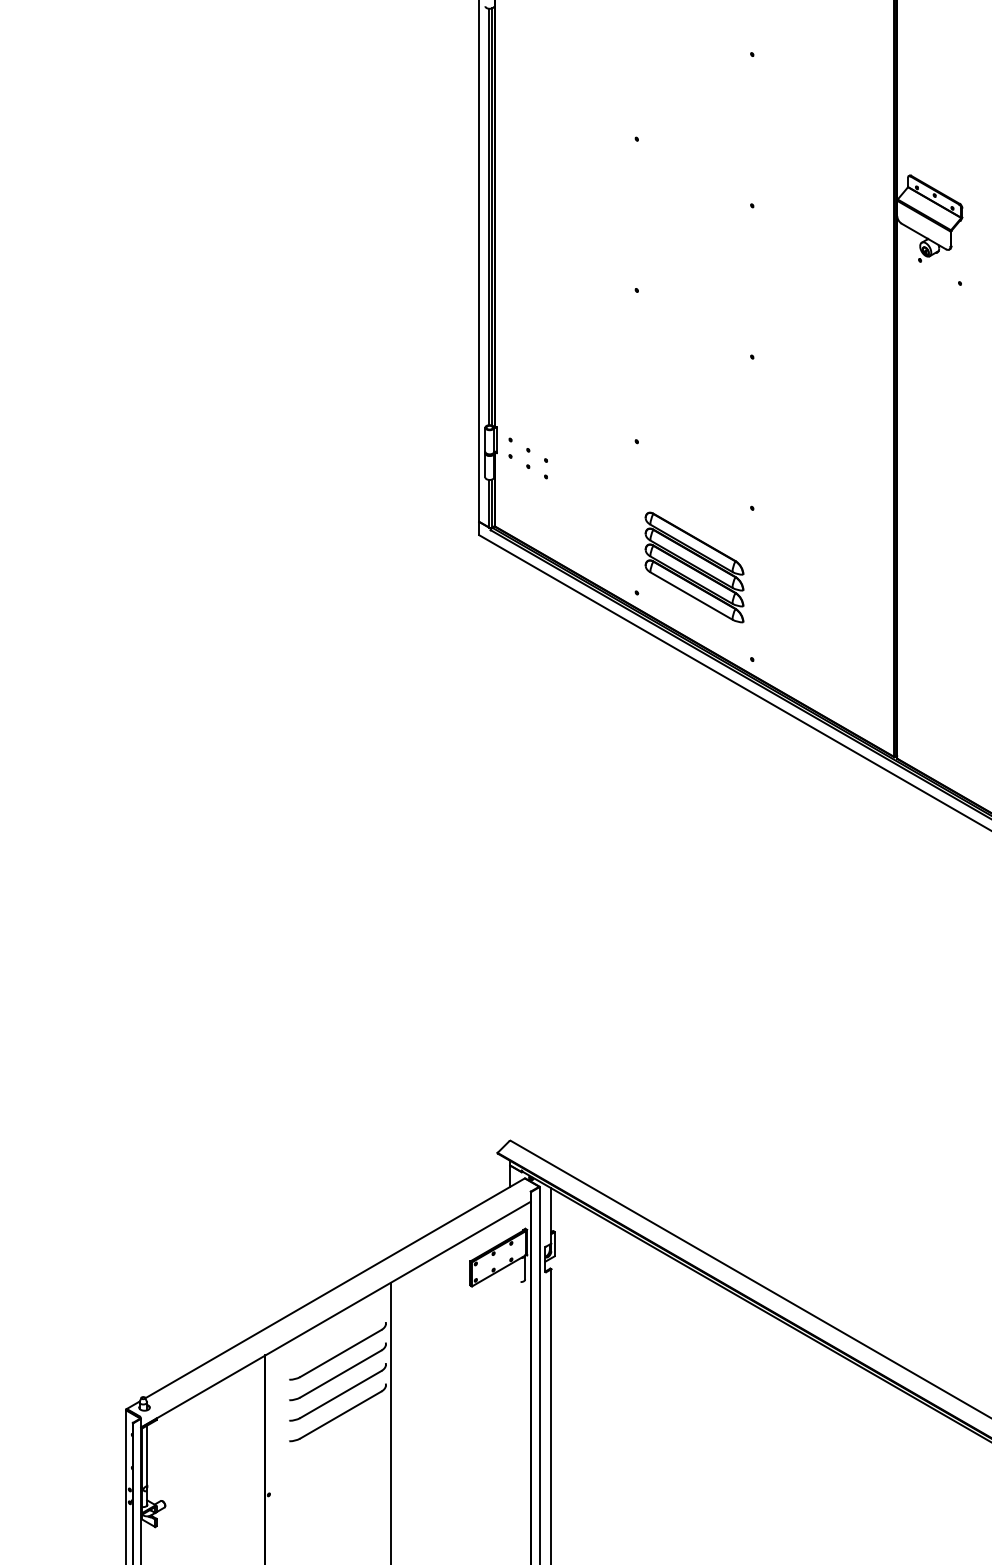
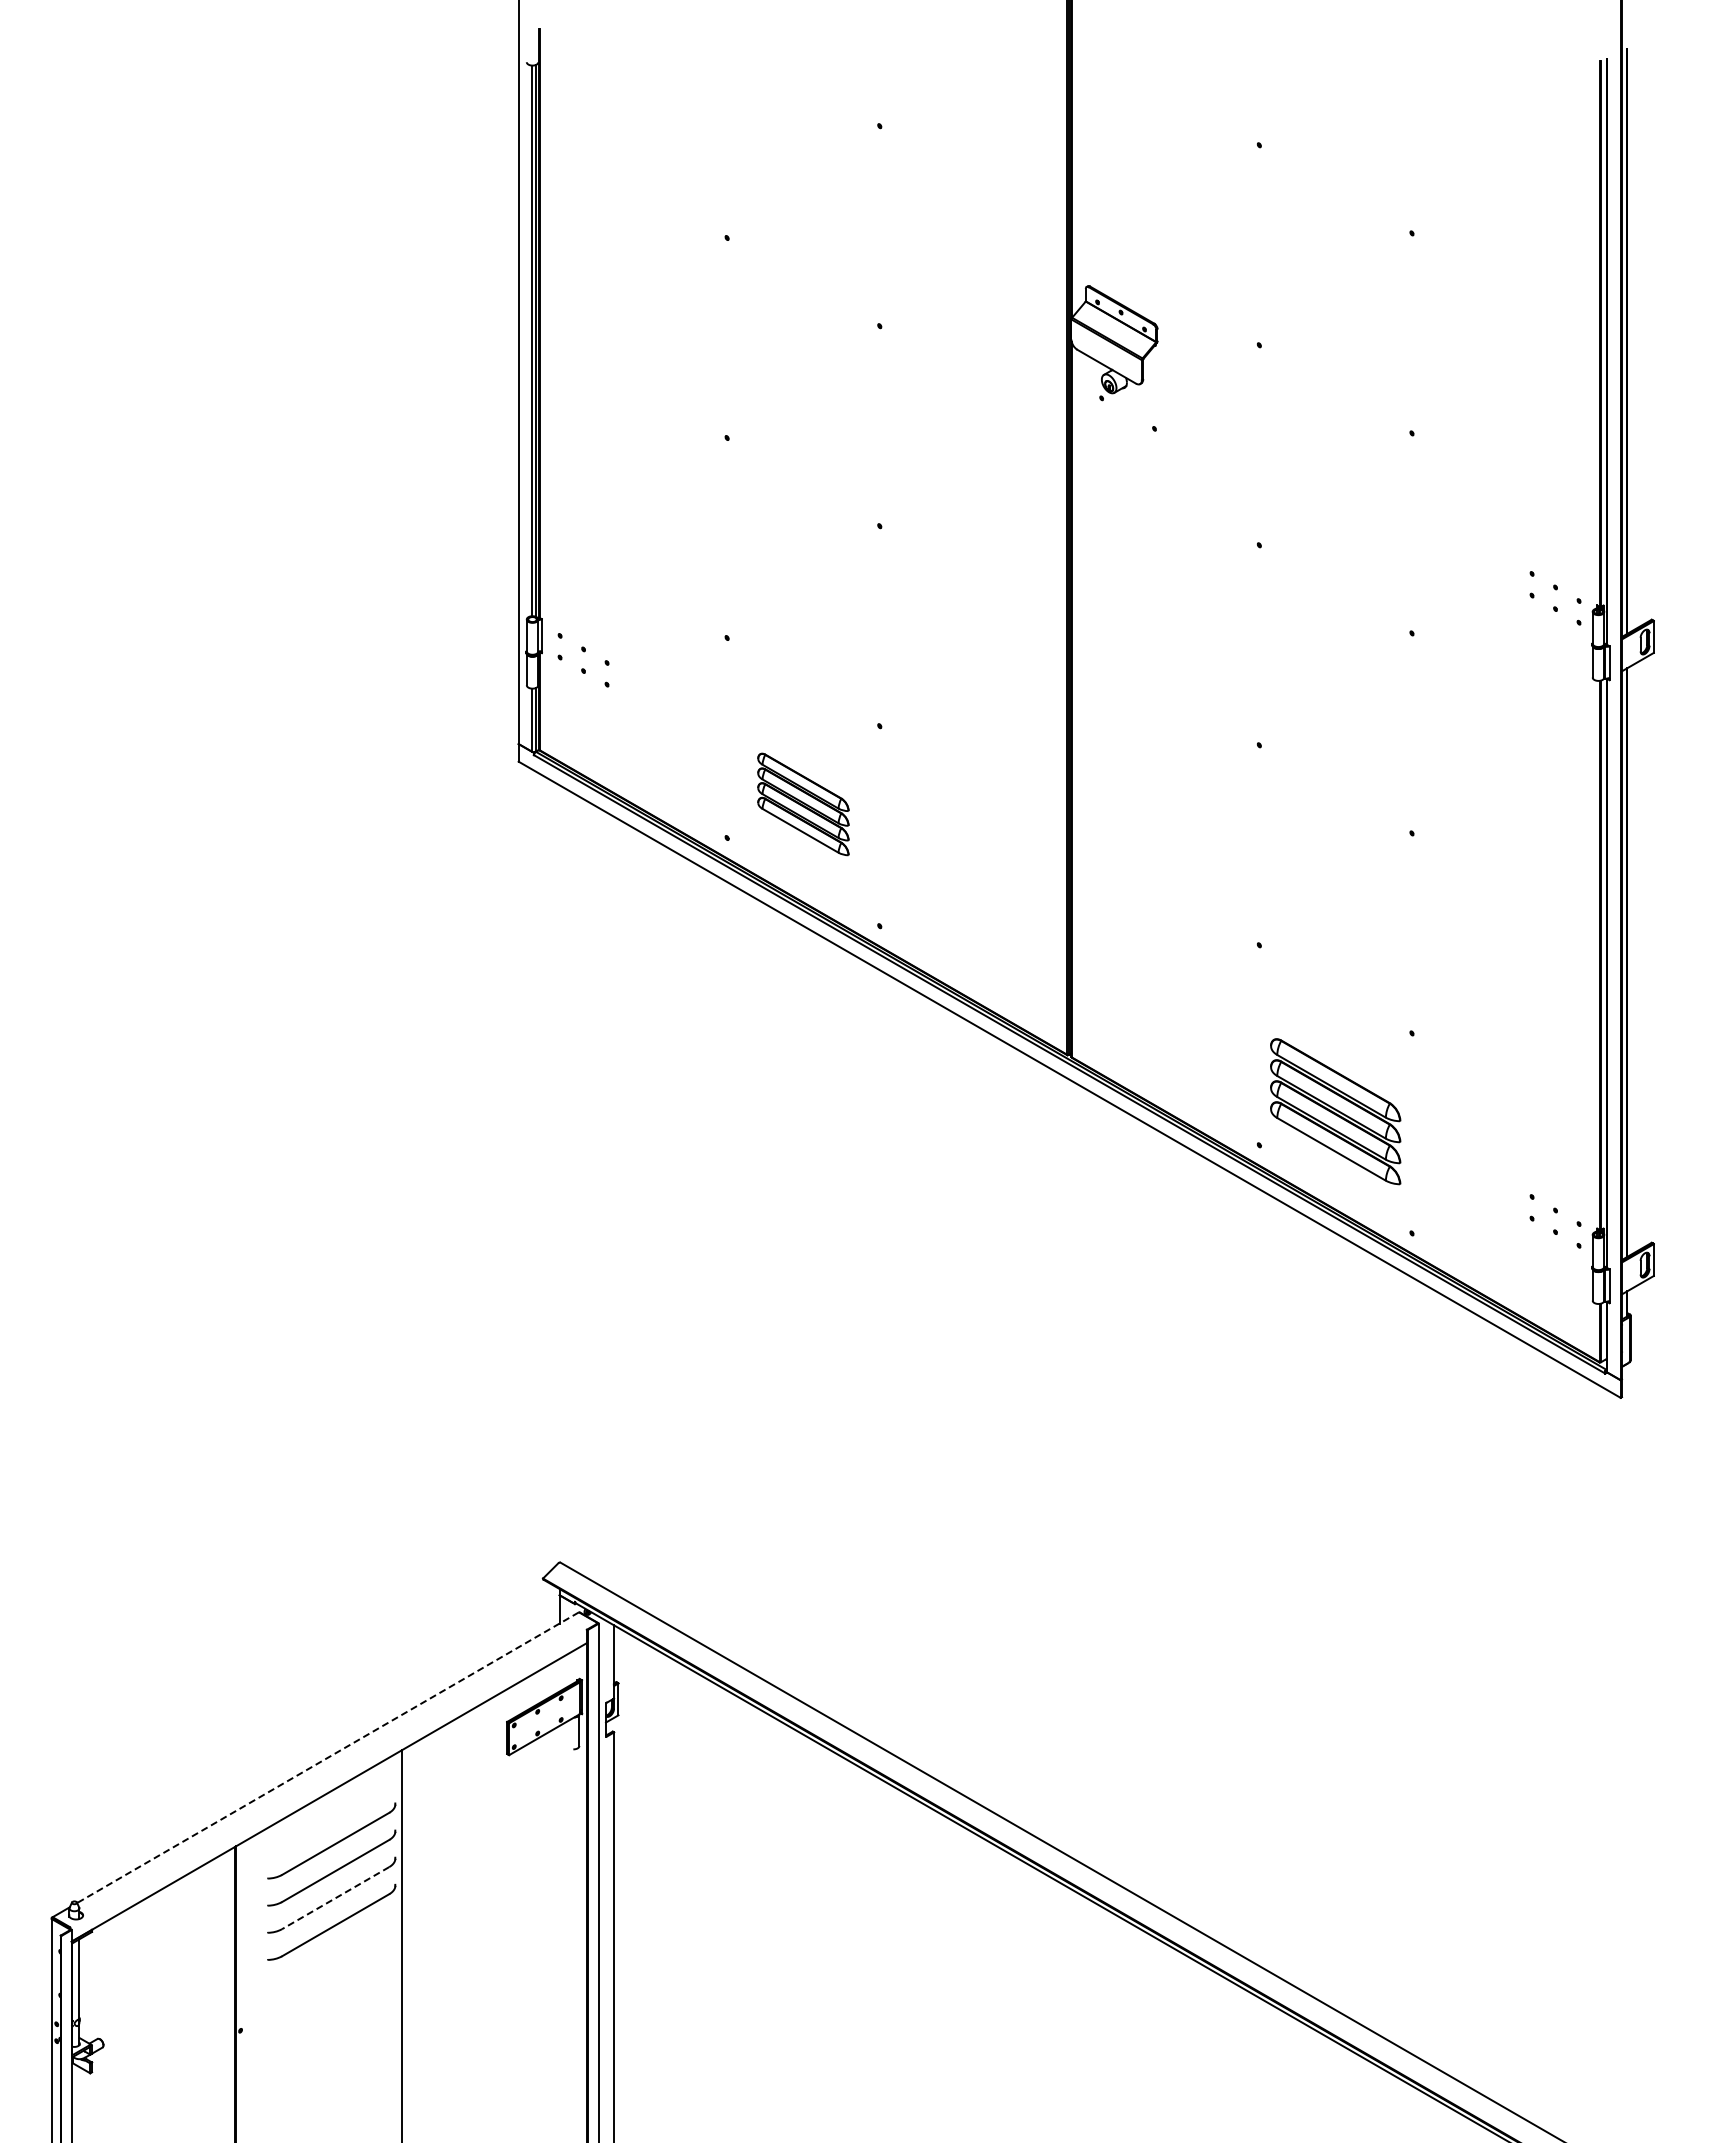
part: (694, 567) -> (803, 804), size x0.7
line: (334, 1288) -> (327, 1757), solid -> dashed
line: (340, 1394) -> (335, 1898), solid -> dashed

